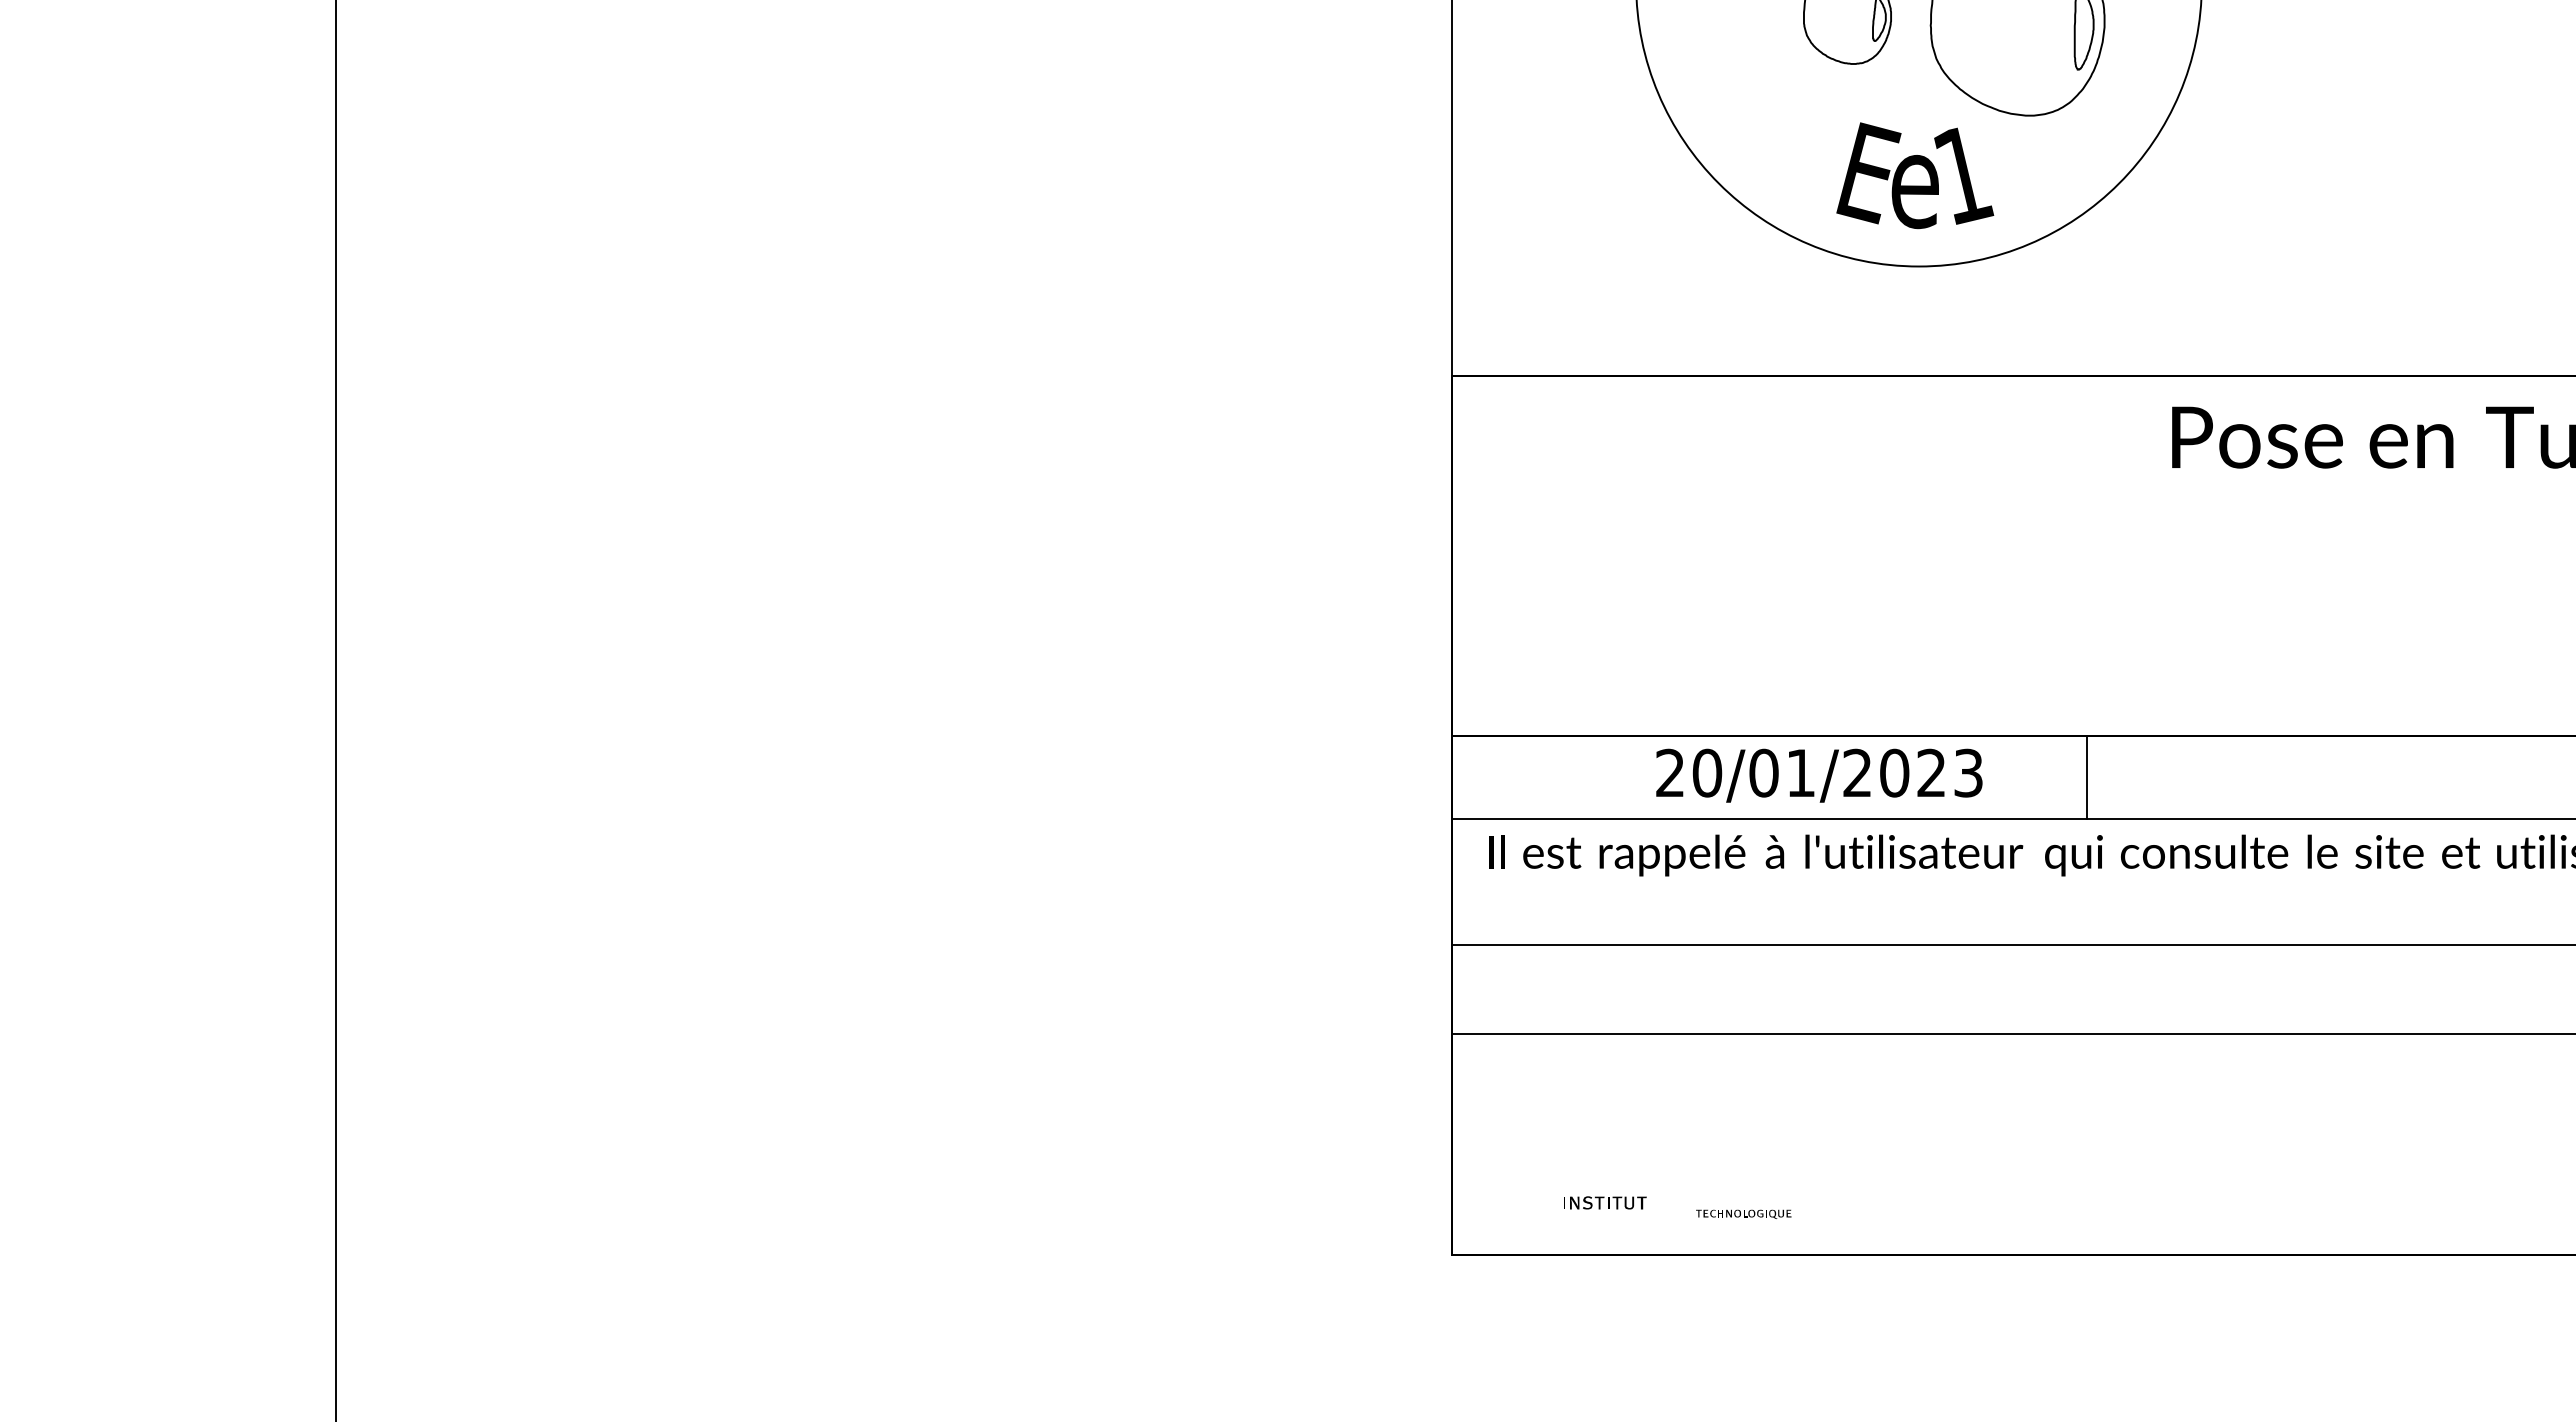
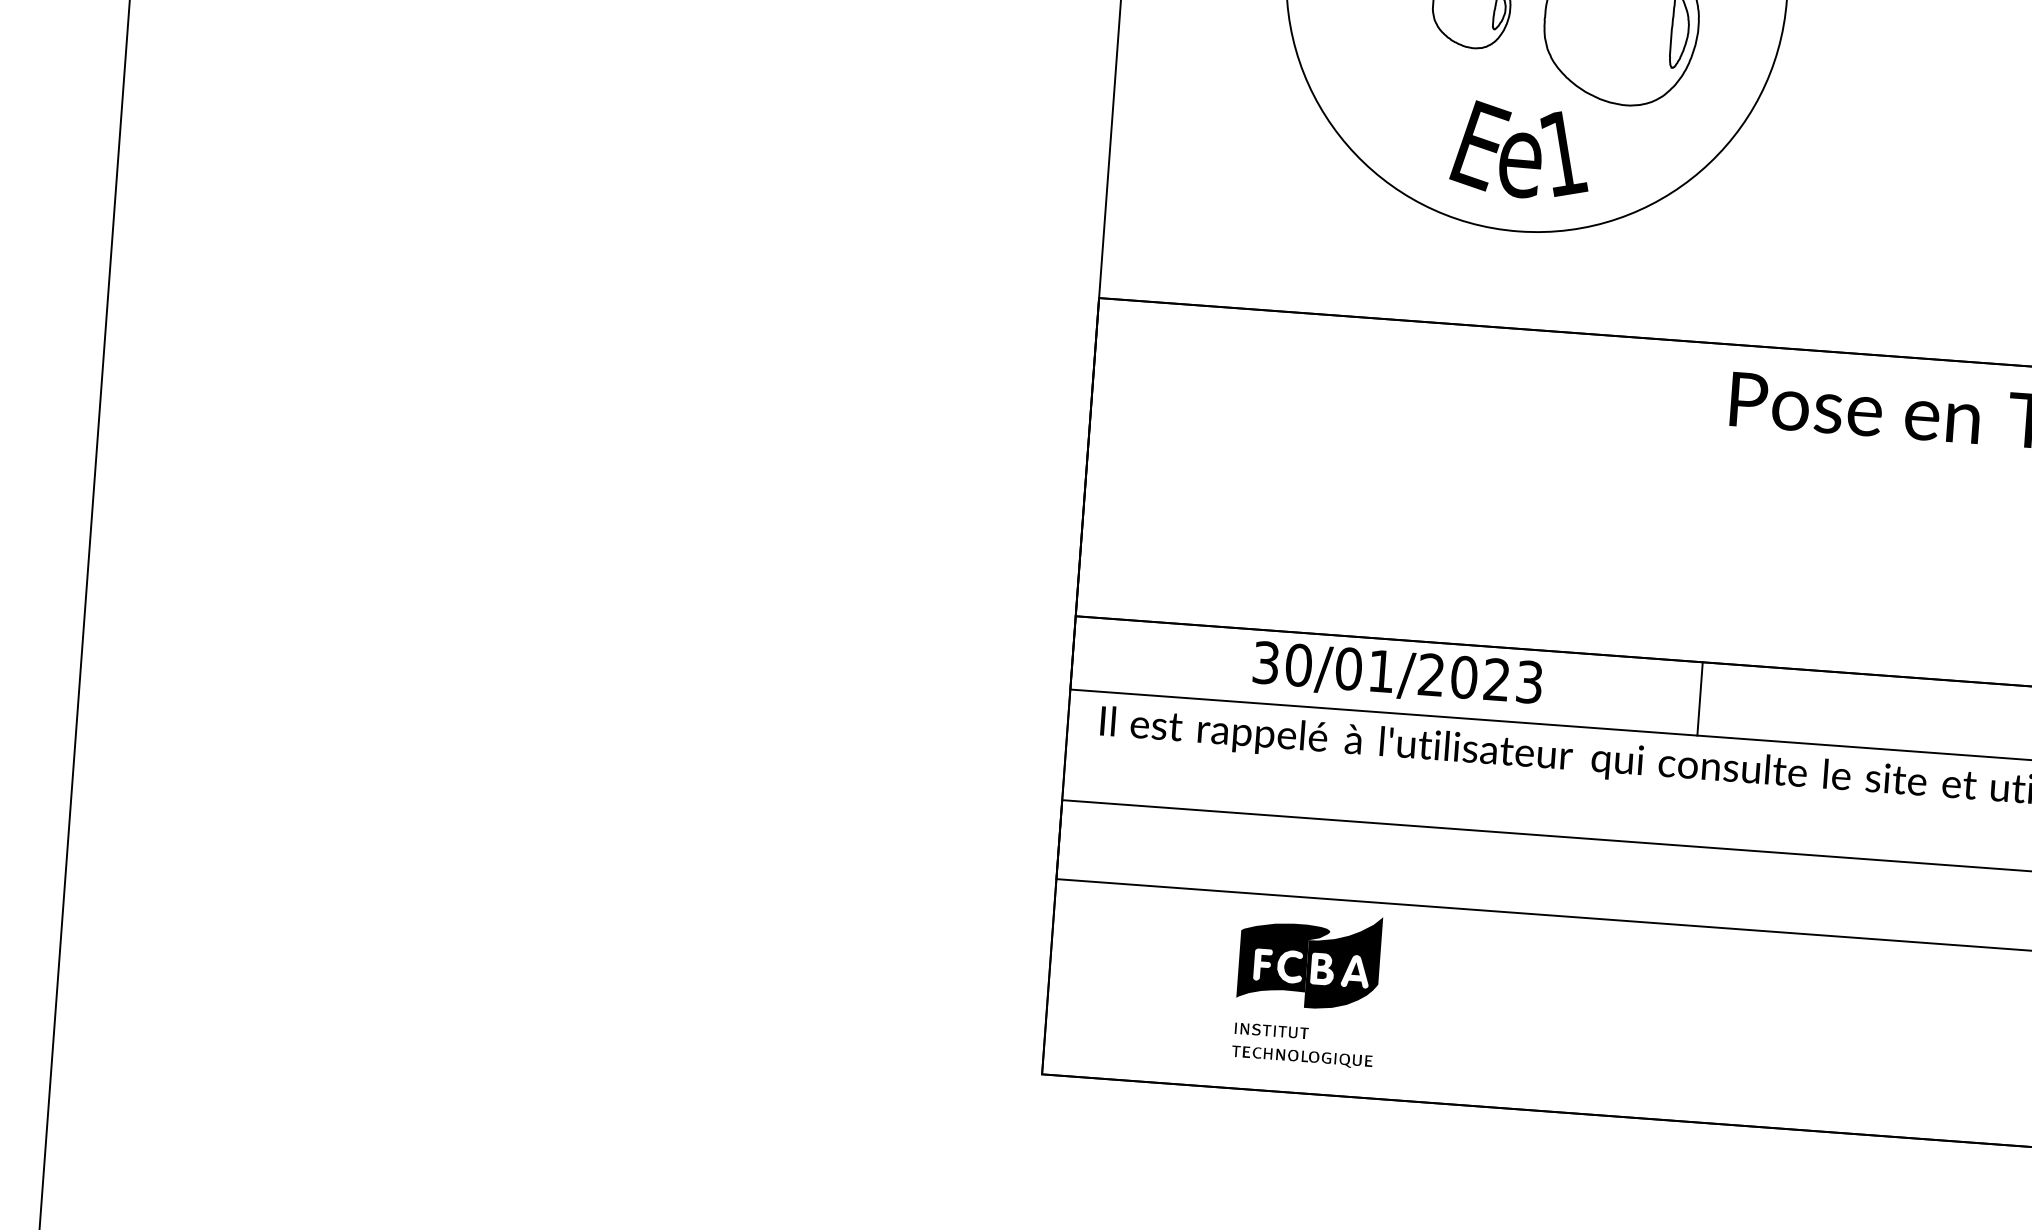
text: (1670, 773) -> (1266, 663), 20/01/2023 -> 30/01/2023
line: (2086, 777) -> (1699, 698), moved
part: (1743, 1104) -> (1309, 960), added
part: (1605, 1202) -> (1272, 1030), moved
part: (1743, 1214) -> (1302, 1057), size x1.67

